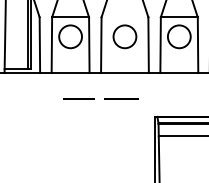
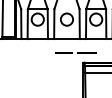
line: (103, 98) -> (77, 52), moved

